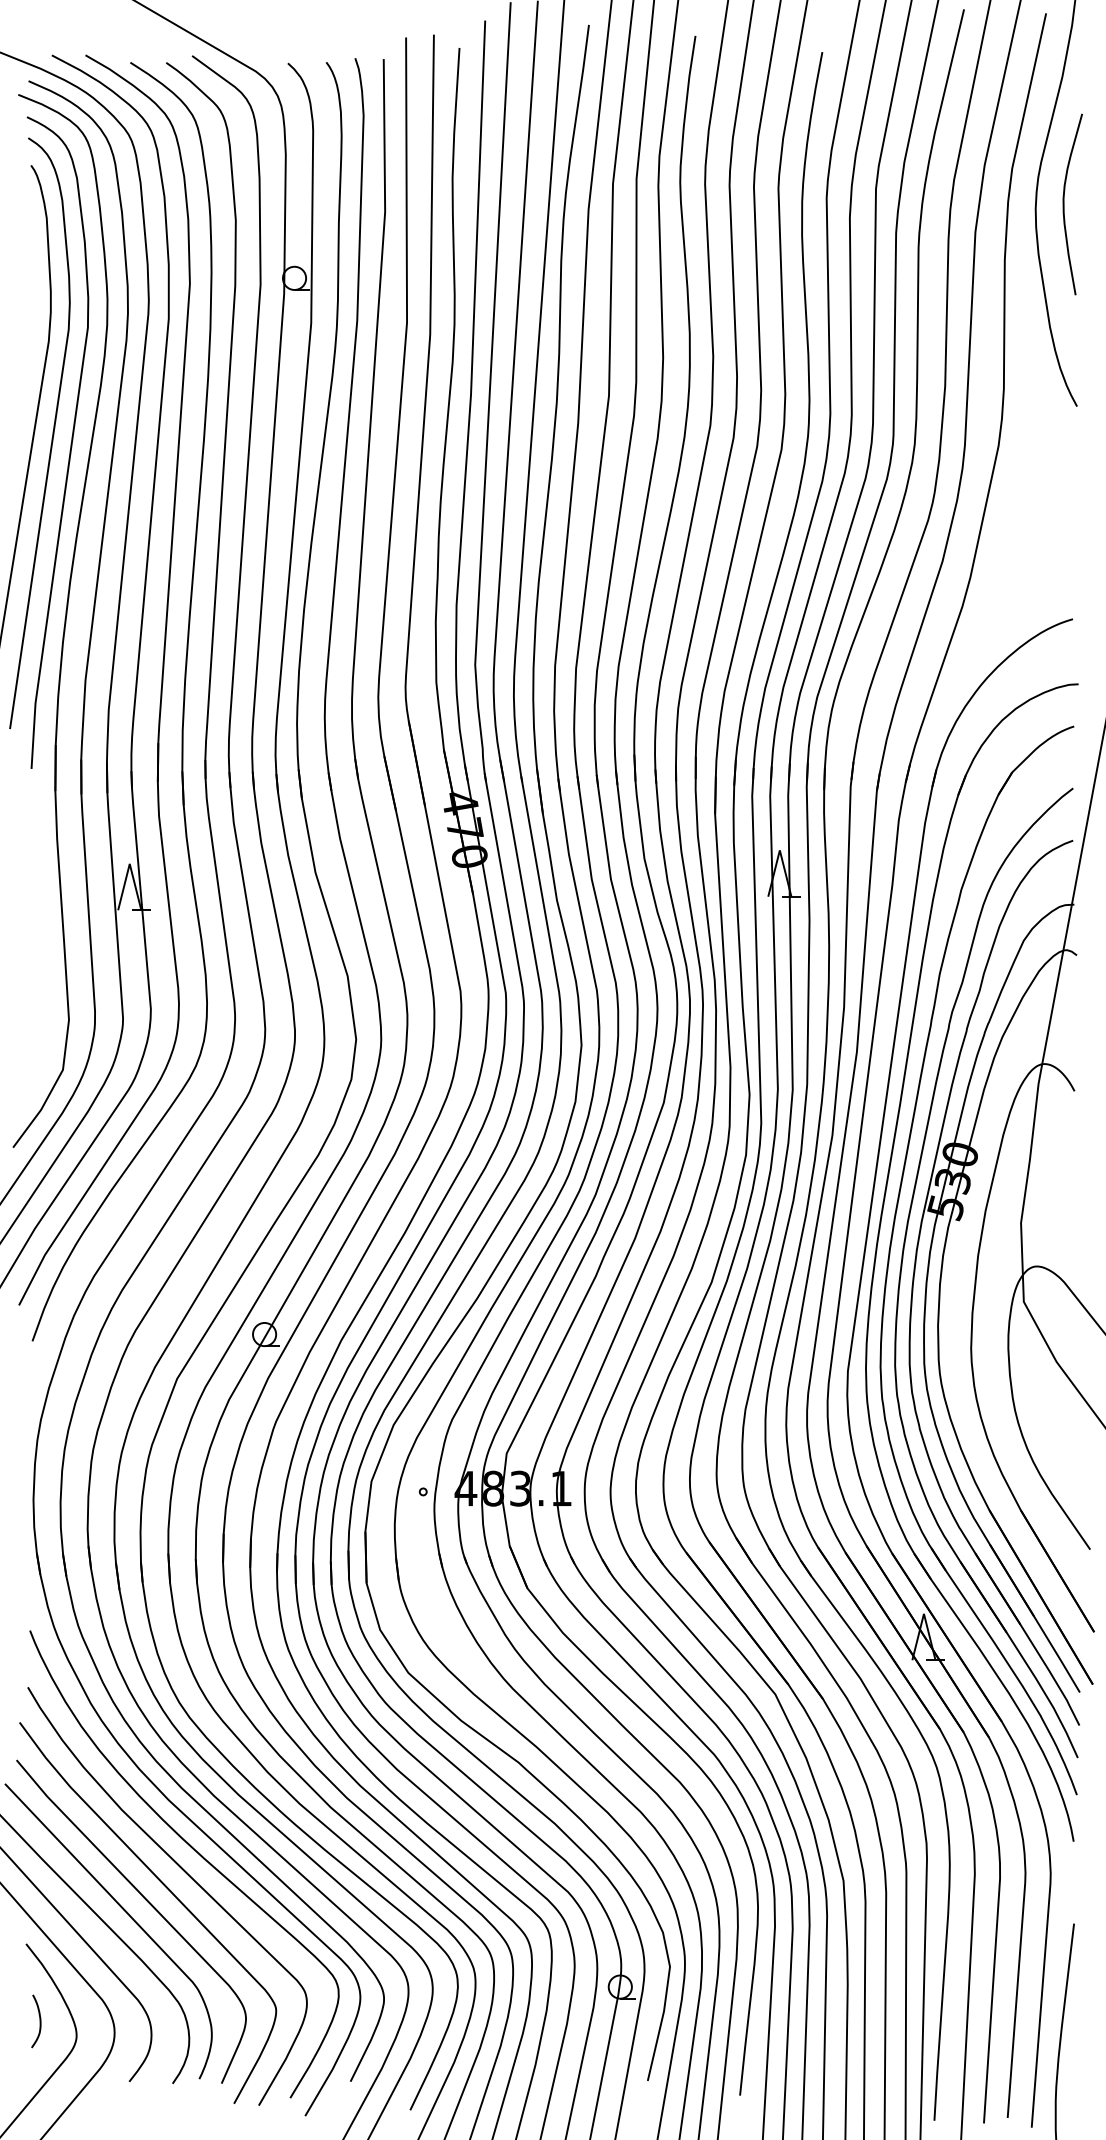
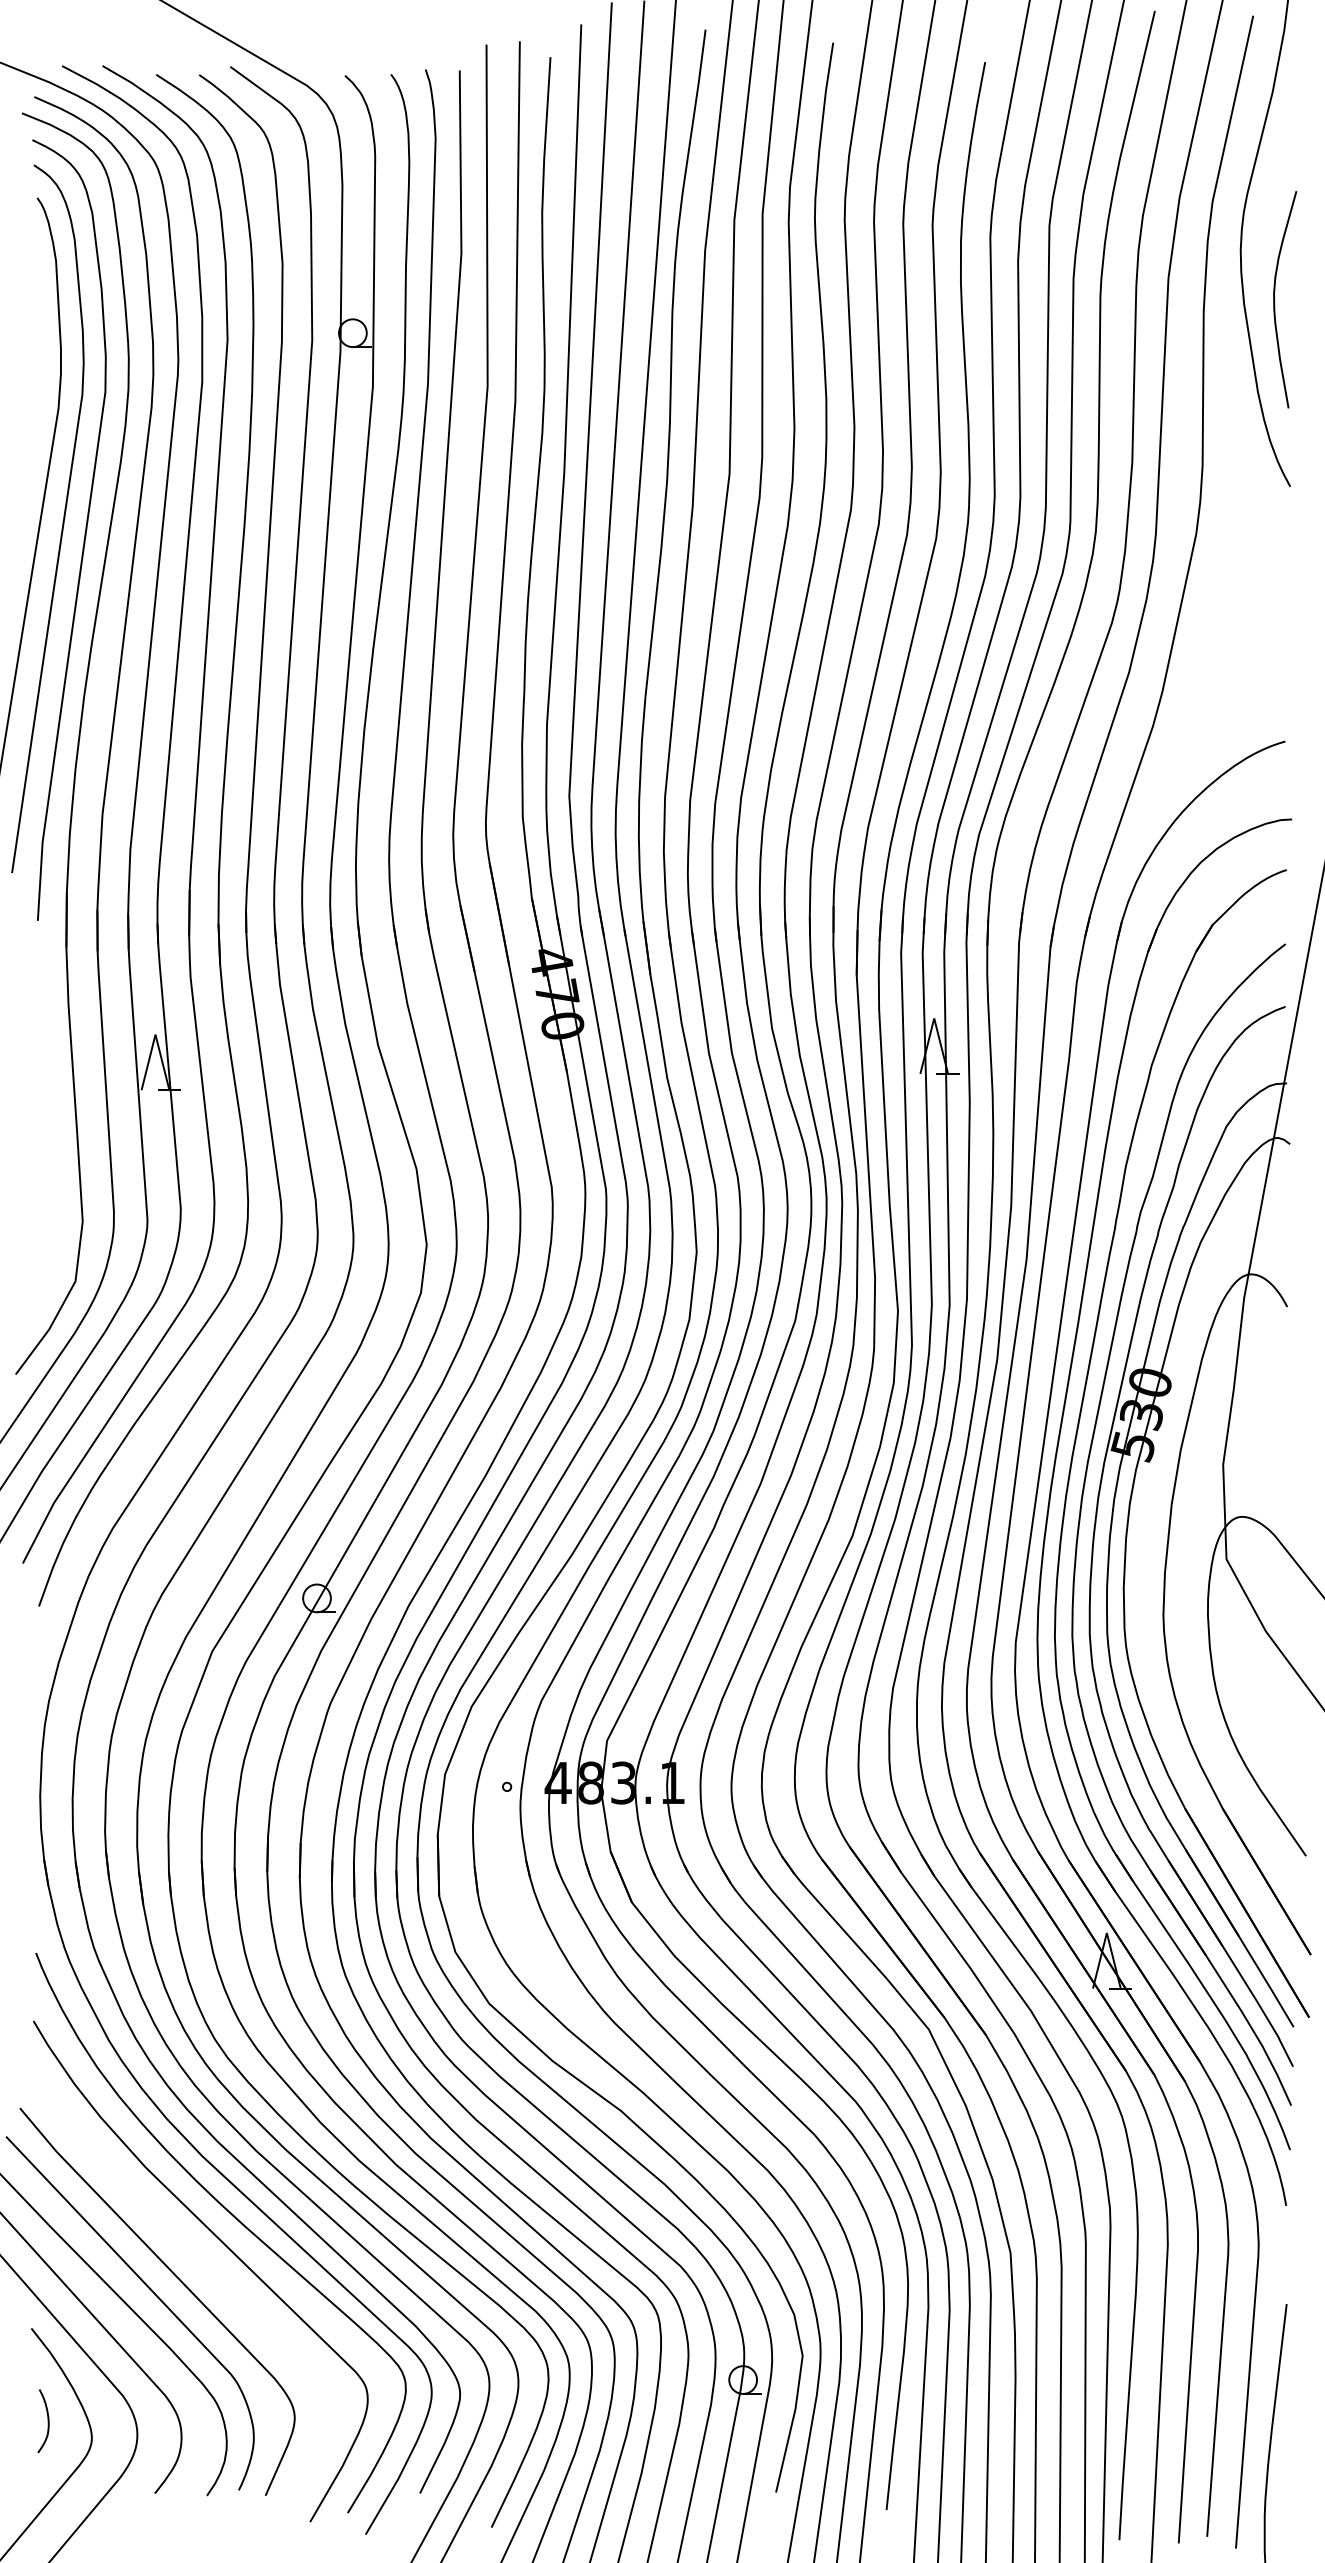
curve: (1064, 205) -> (1275, 300), moved
curve: (172, 1894) -> (206, 2269), removed

